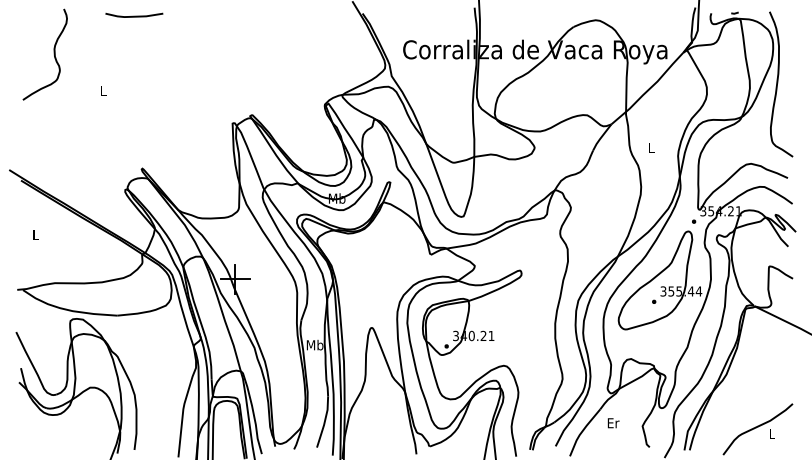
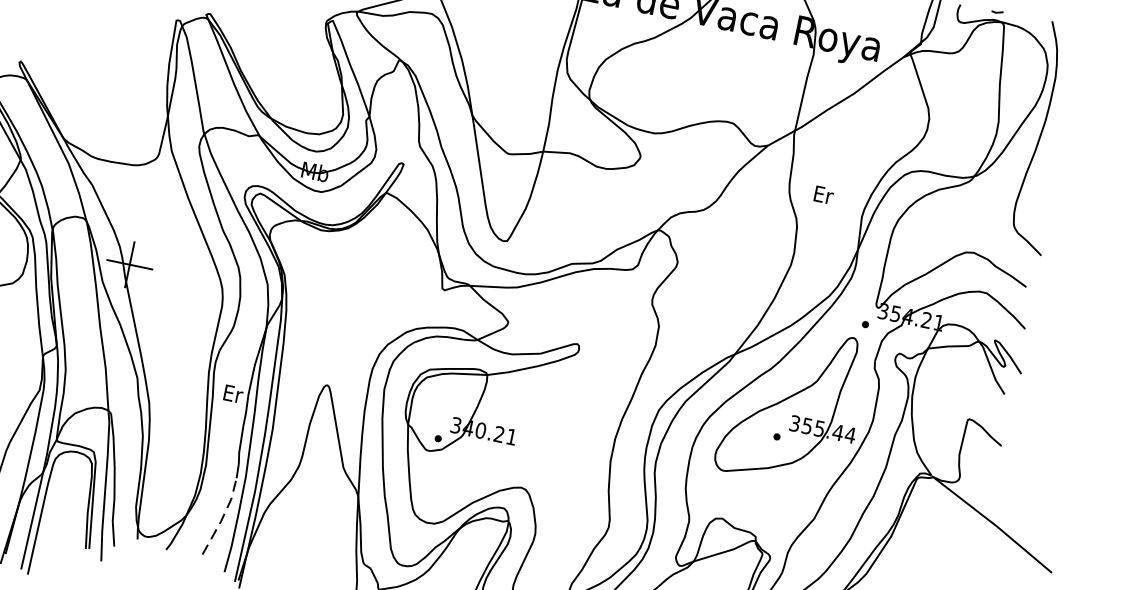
text: (651, 147) -> (823, 194), L -> Er
text: (314, 344) -> (232, 392), Mb -> Er
line: (324, 422) -> (222, 517), solid -> dashed

